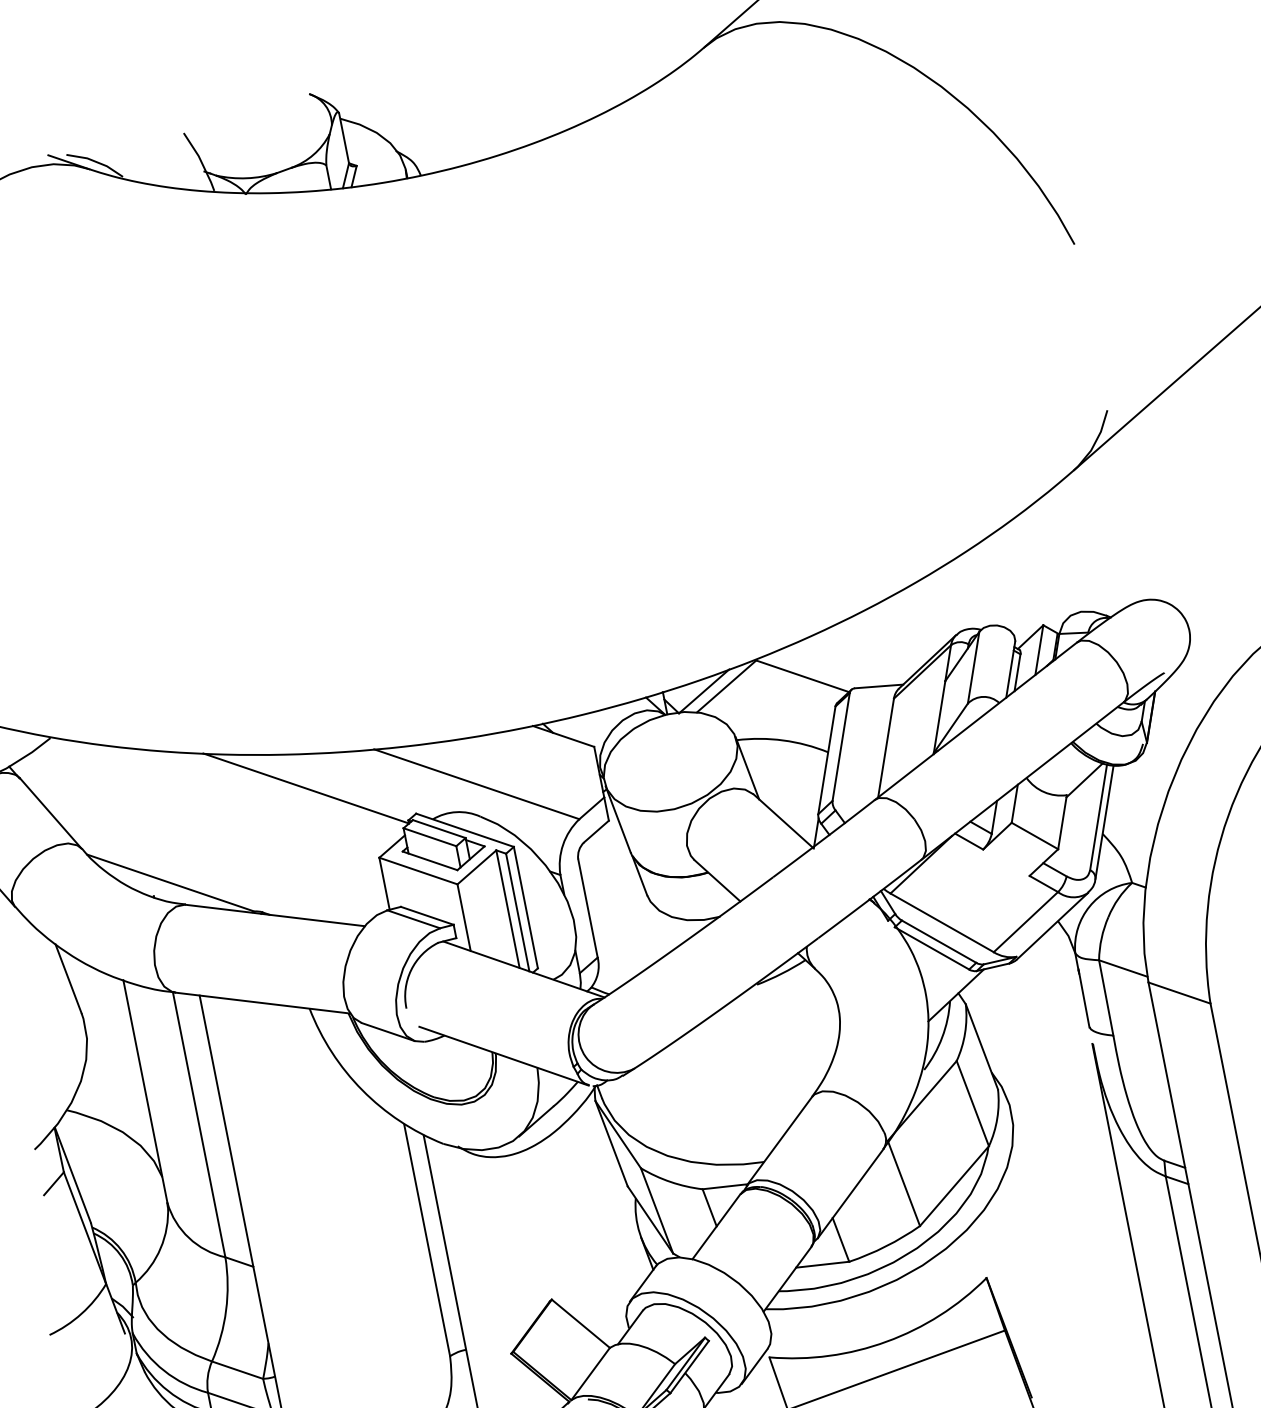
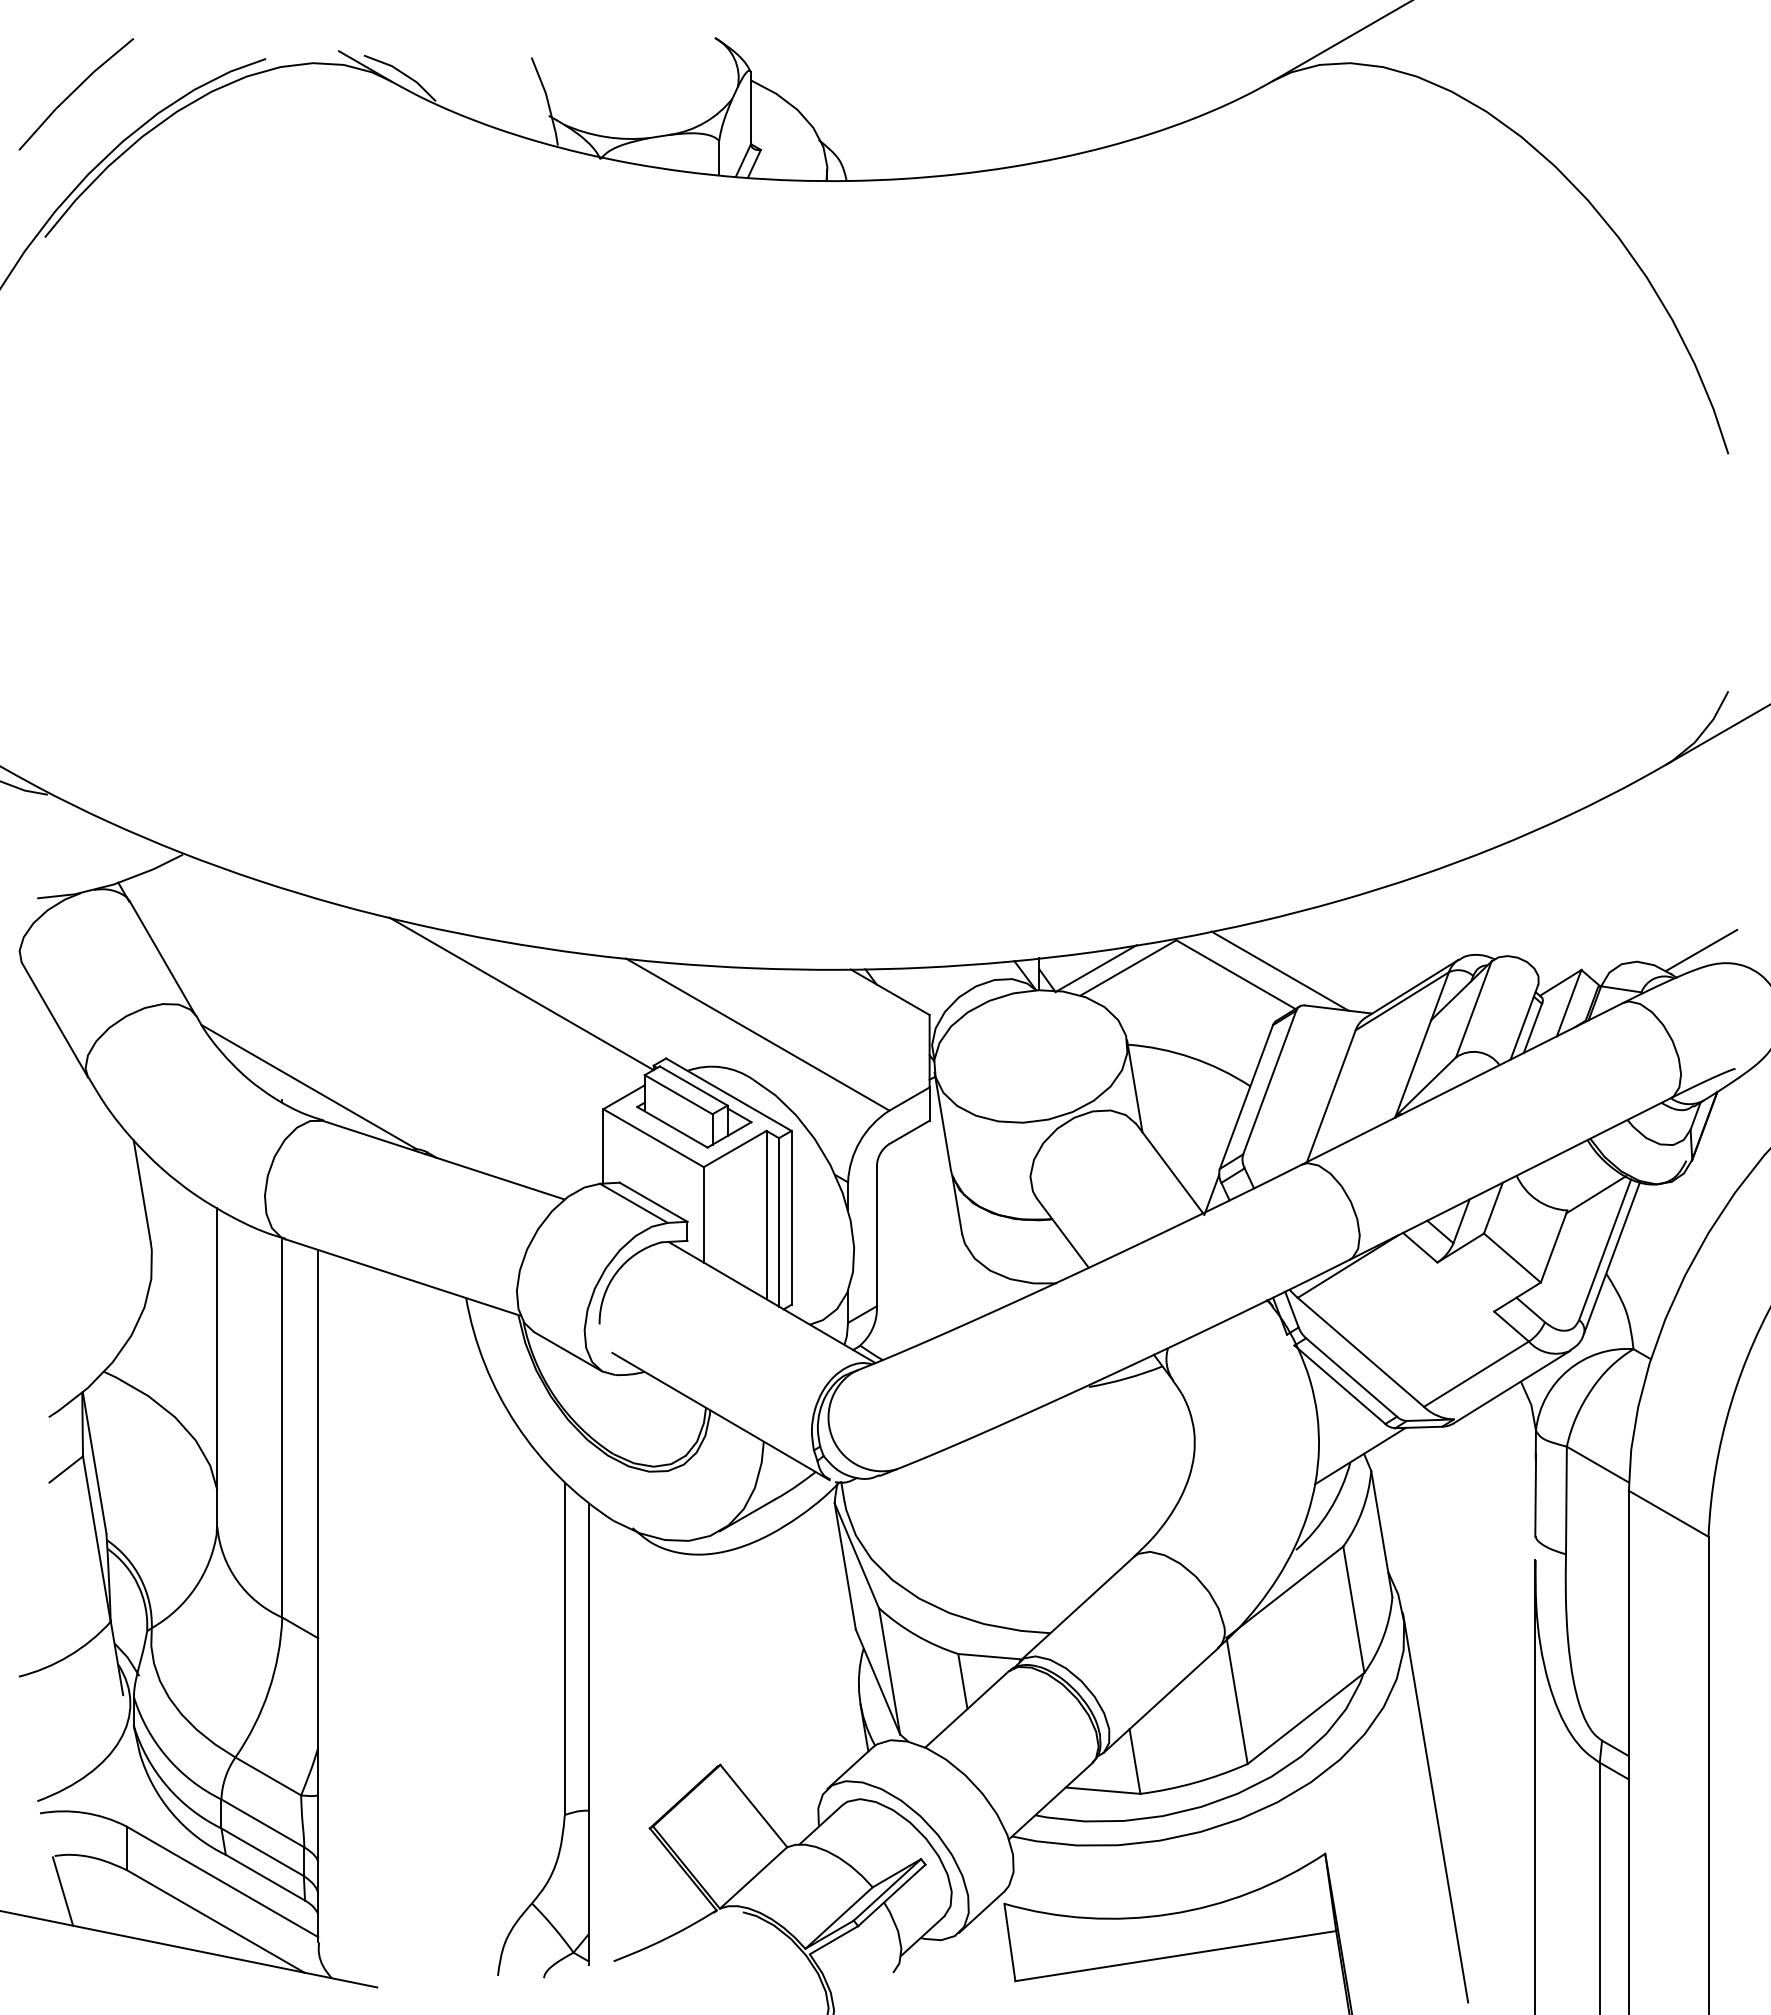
line: (1124, 594) -> (1701, 949), added
line: (832, 667) -> (1279, 970), added
line: (1057, 1230) -> (1435, 1807), added

